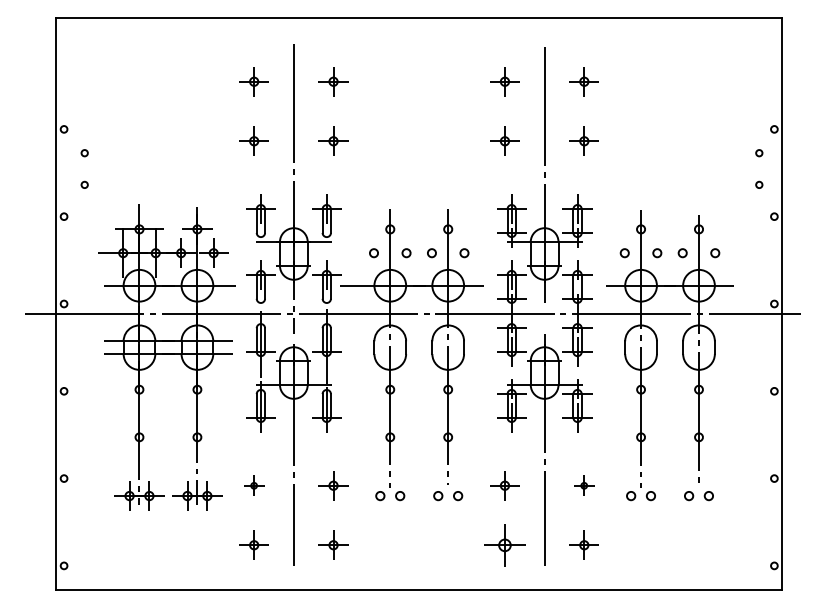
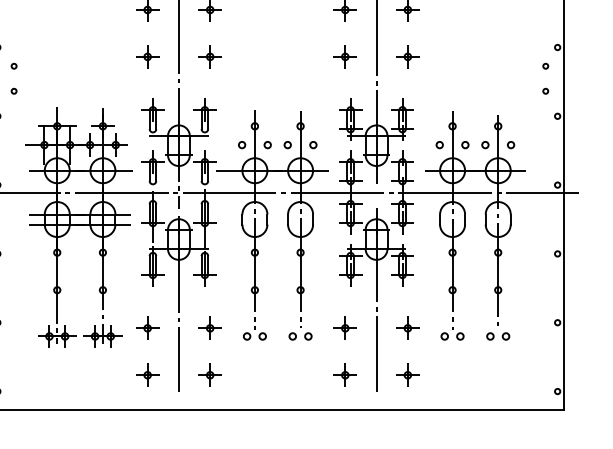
part: (253, 485) -> (147, 328), size x1.43
part: (583, 485) -> (407, 328), size x1.43
part: (504, 544) -> (344, 374), size x0.71

